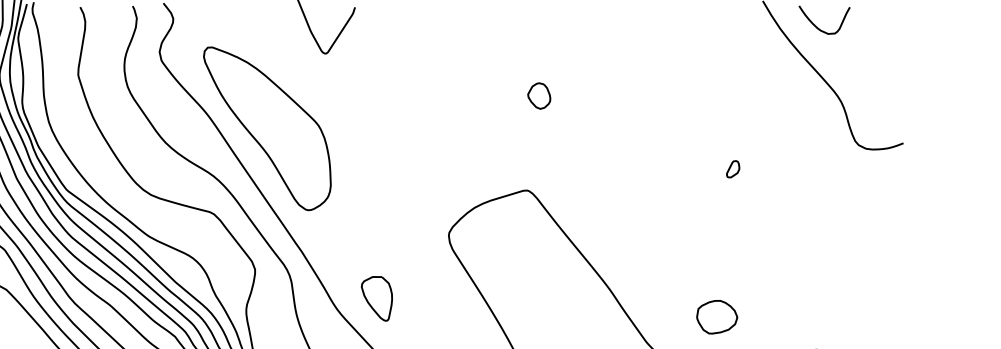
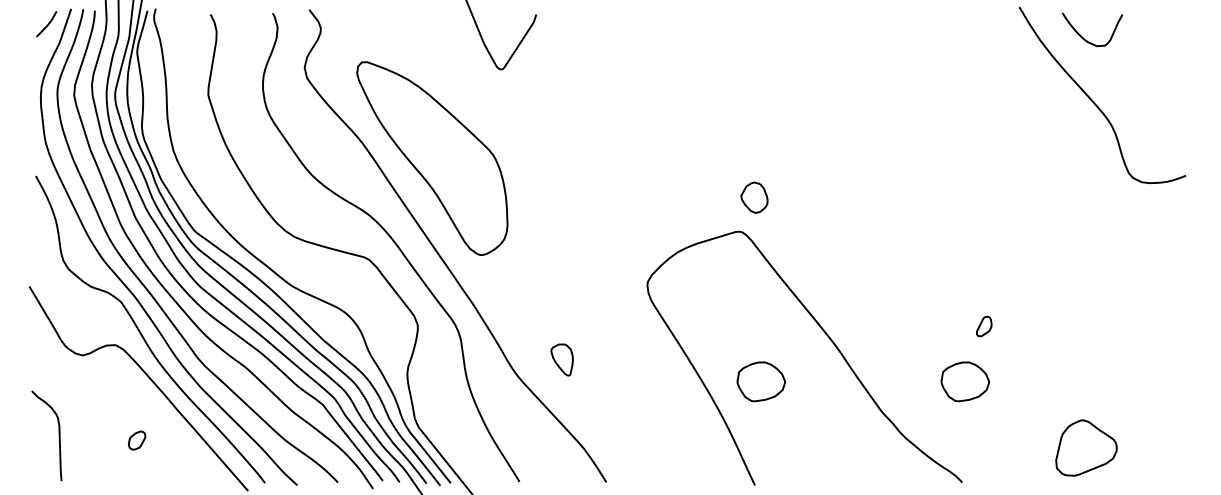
part: (539, 95) -> (754, 197), moved
part: (733, 169) -> (984, 326), moved
part: (376, 298) -> (561, 359), size x0.6
part: (545, 316) -> (761, 381), added

